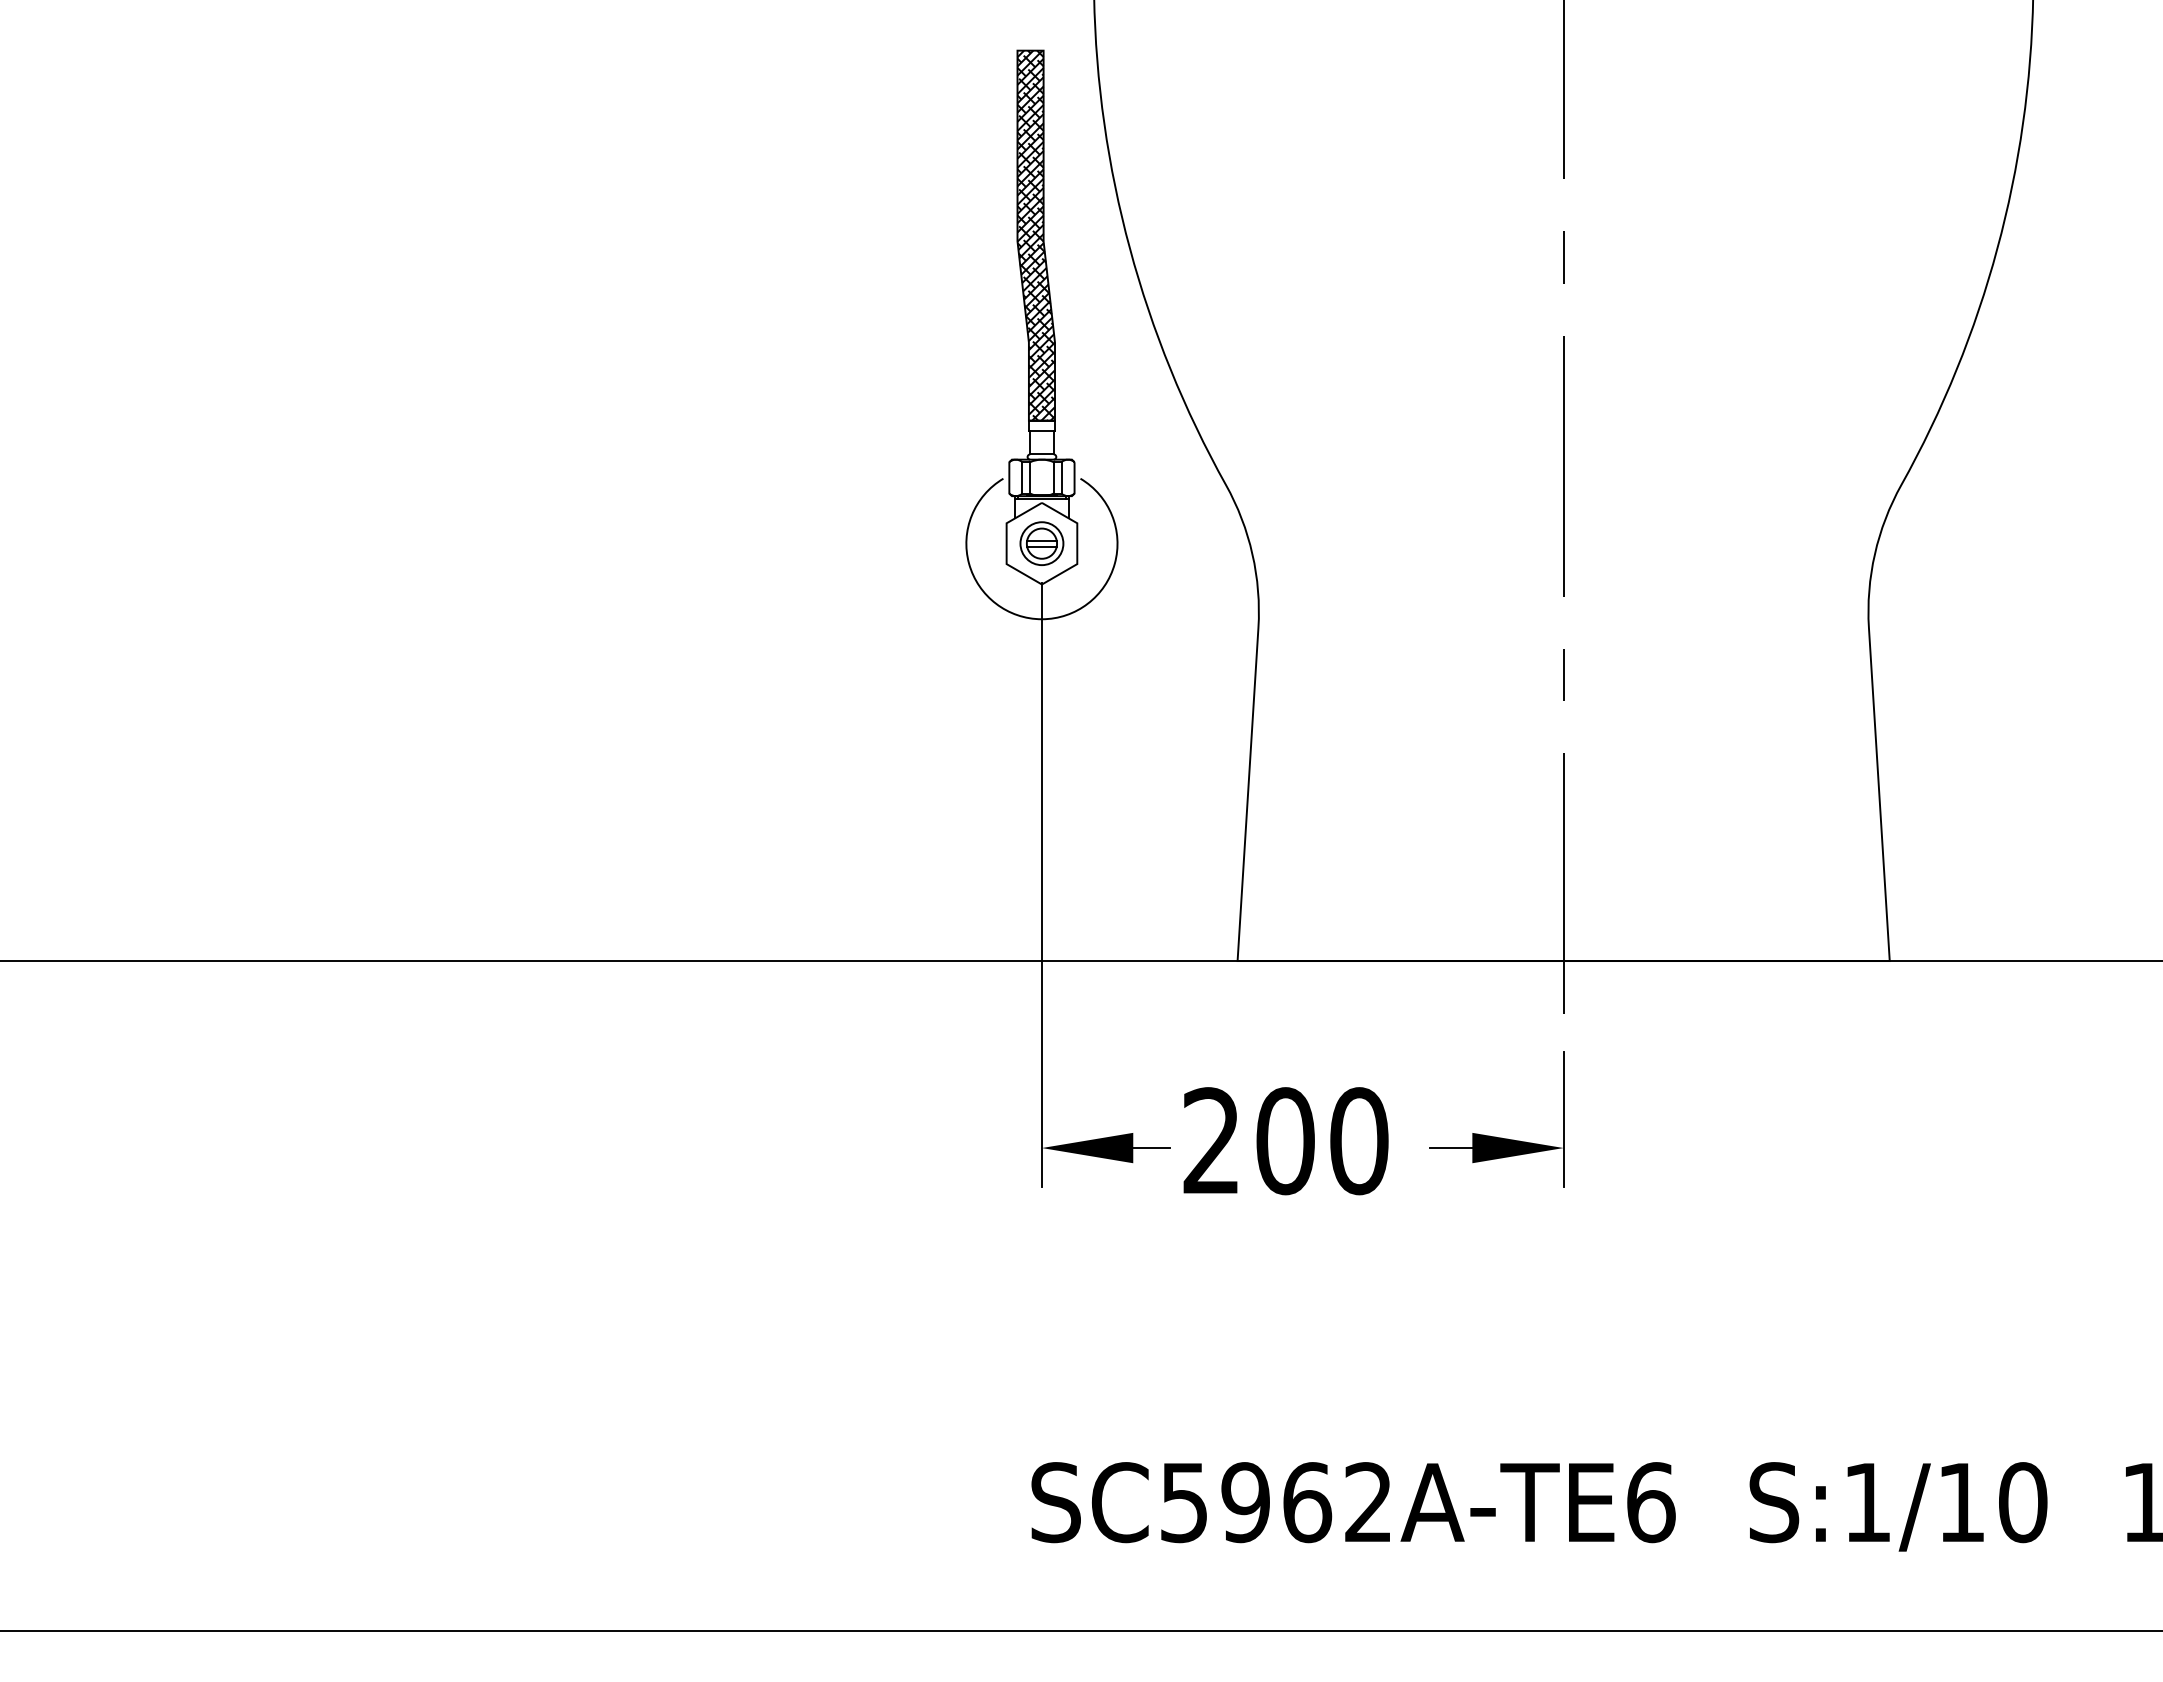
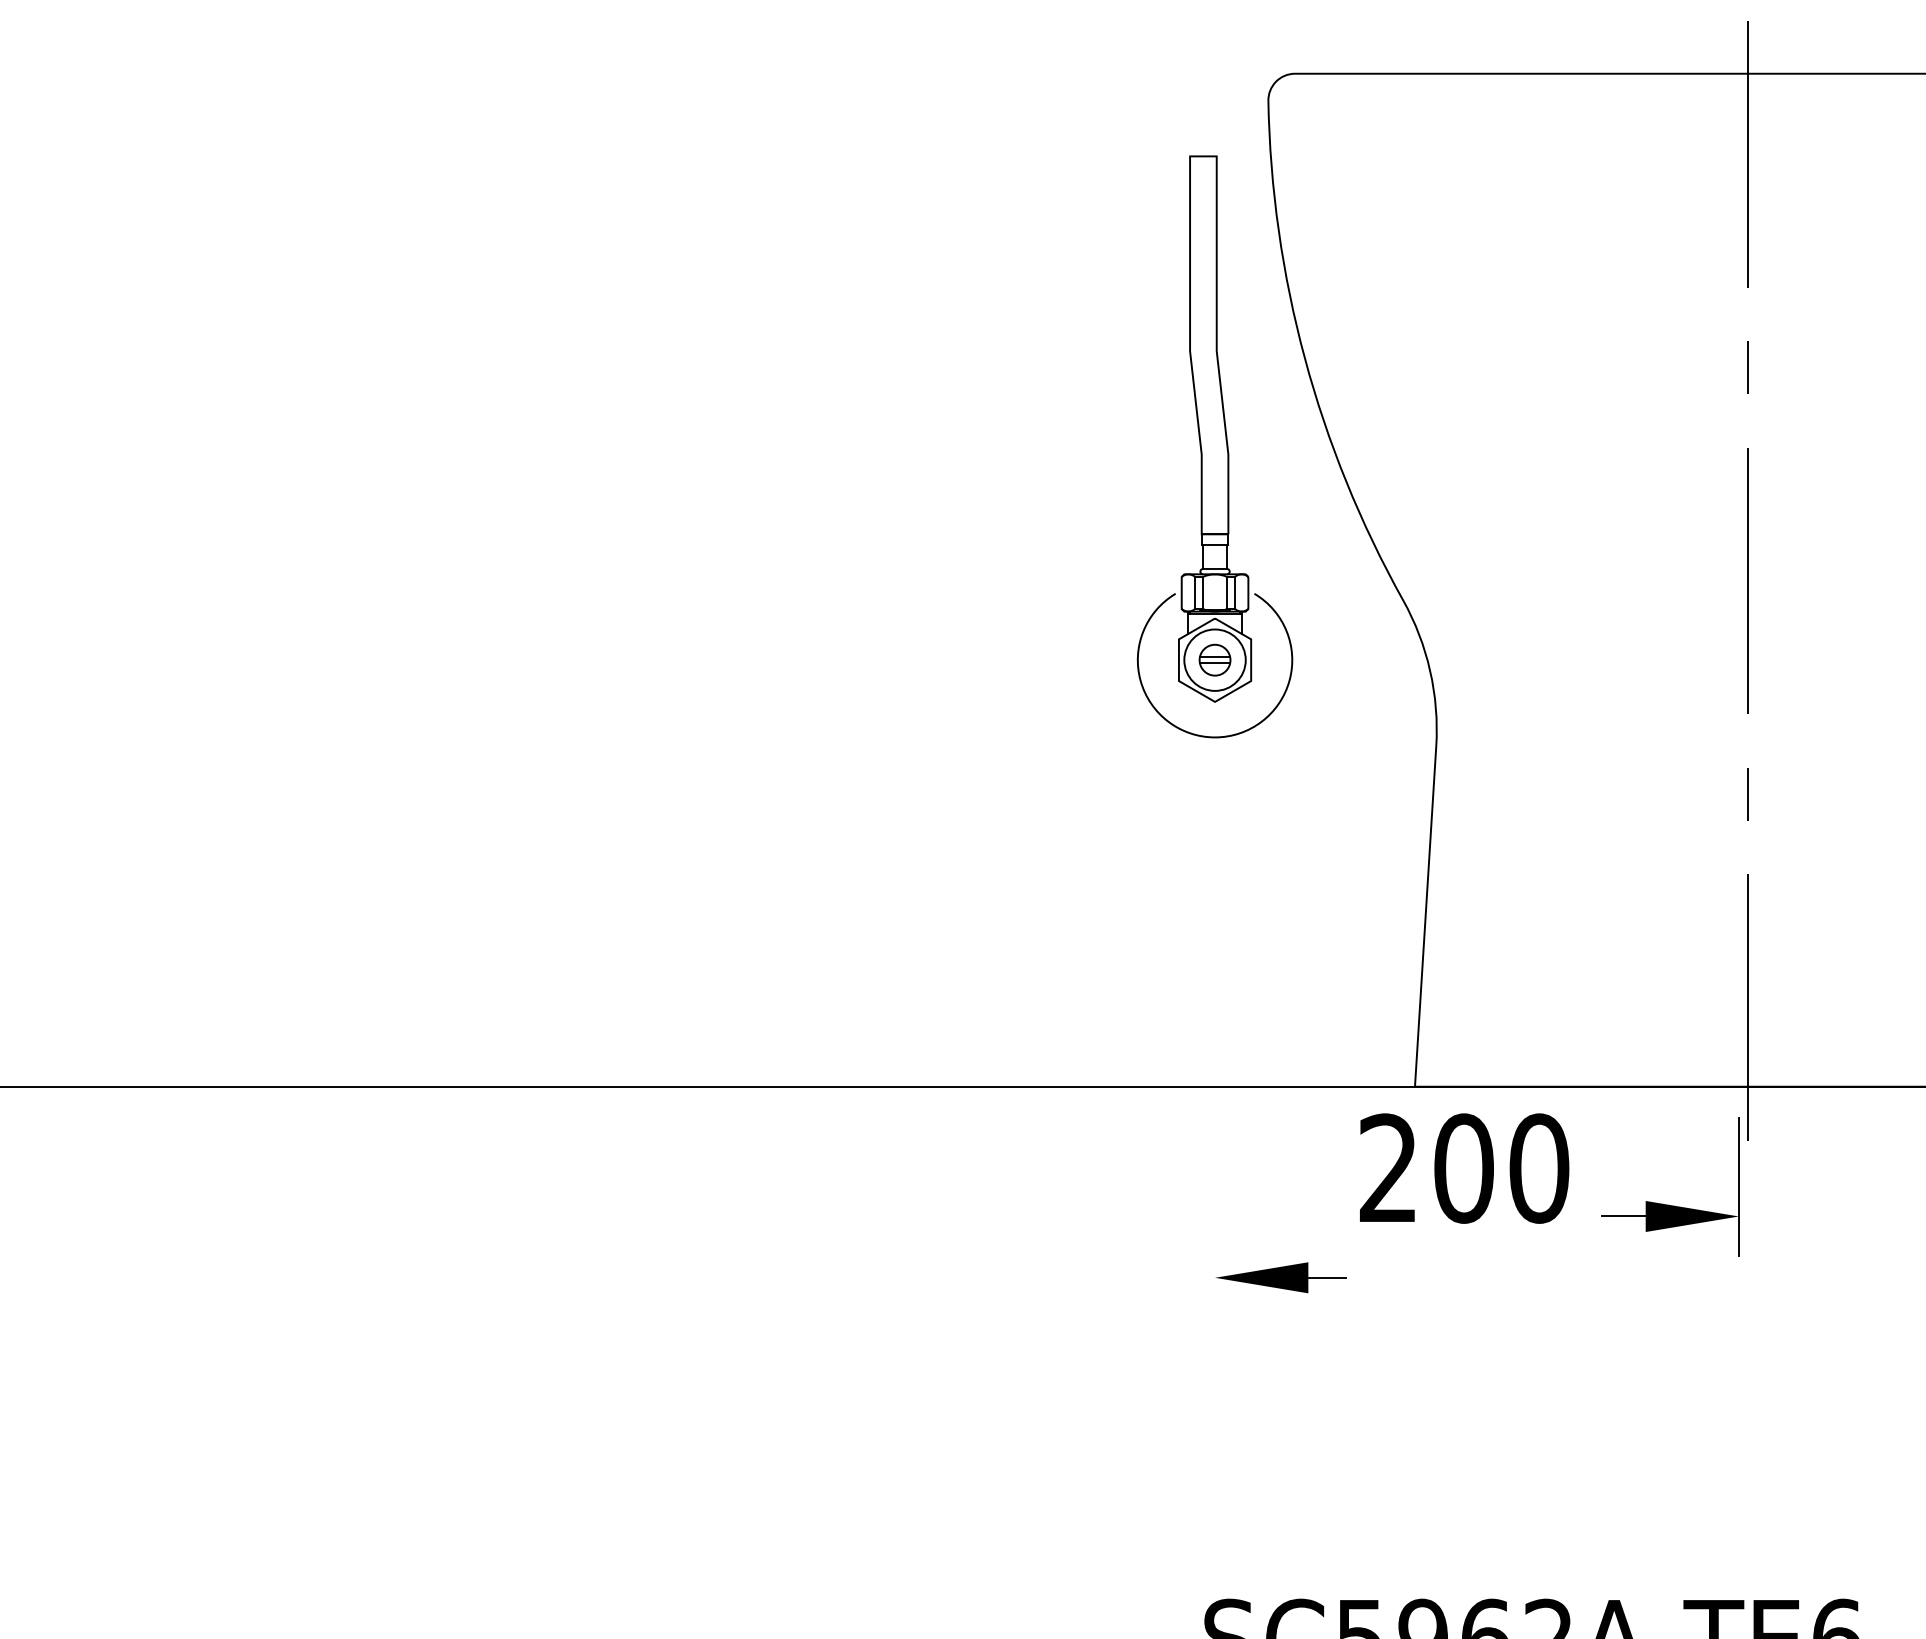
hatch: (1035, 235) -> (1208, 345), removed
circle: (1041, 543) -> (1214, 660), size x1.4
line: (1041, 884) -> (1214, 1008), removed
part: (1496, 1136) -> (1670, 1204), moved
text: (1285, 1141) -> (1463, 1168), moved

